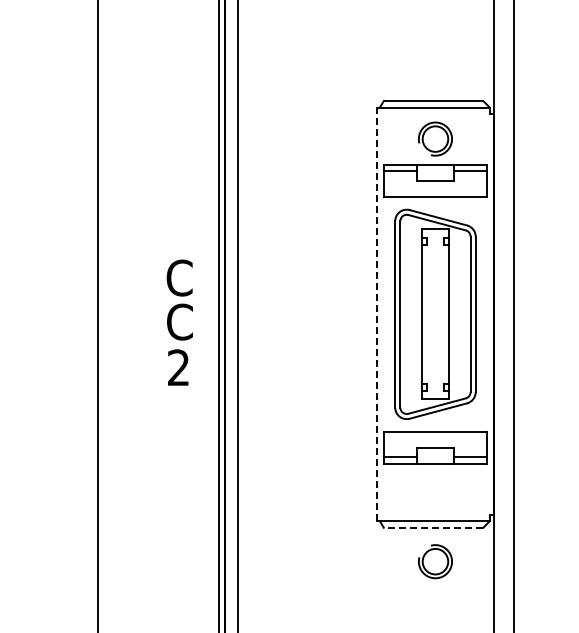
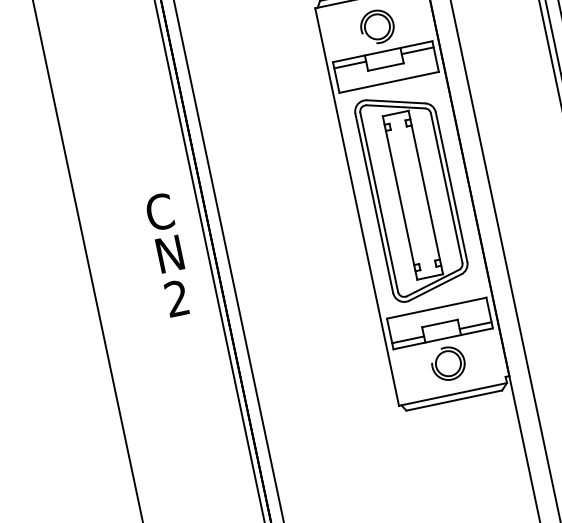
line: (377, 314) -> (357, 207), dashed -> solid
text: (180, 321) -> (169, 253), C -> N
line: (433, 527) -> (454, 400), dashed -> solid
part: (435, 561) -> (448, 363), moved

